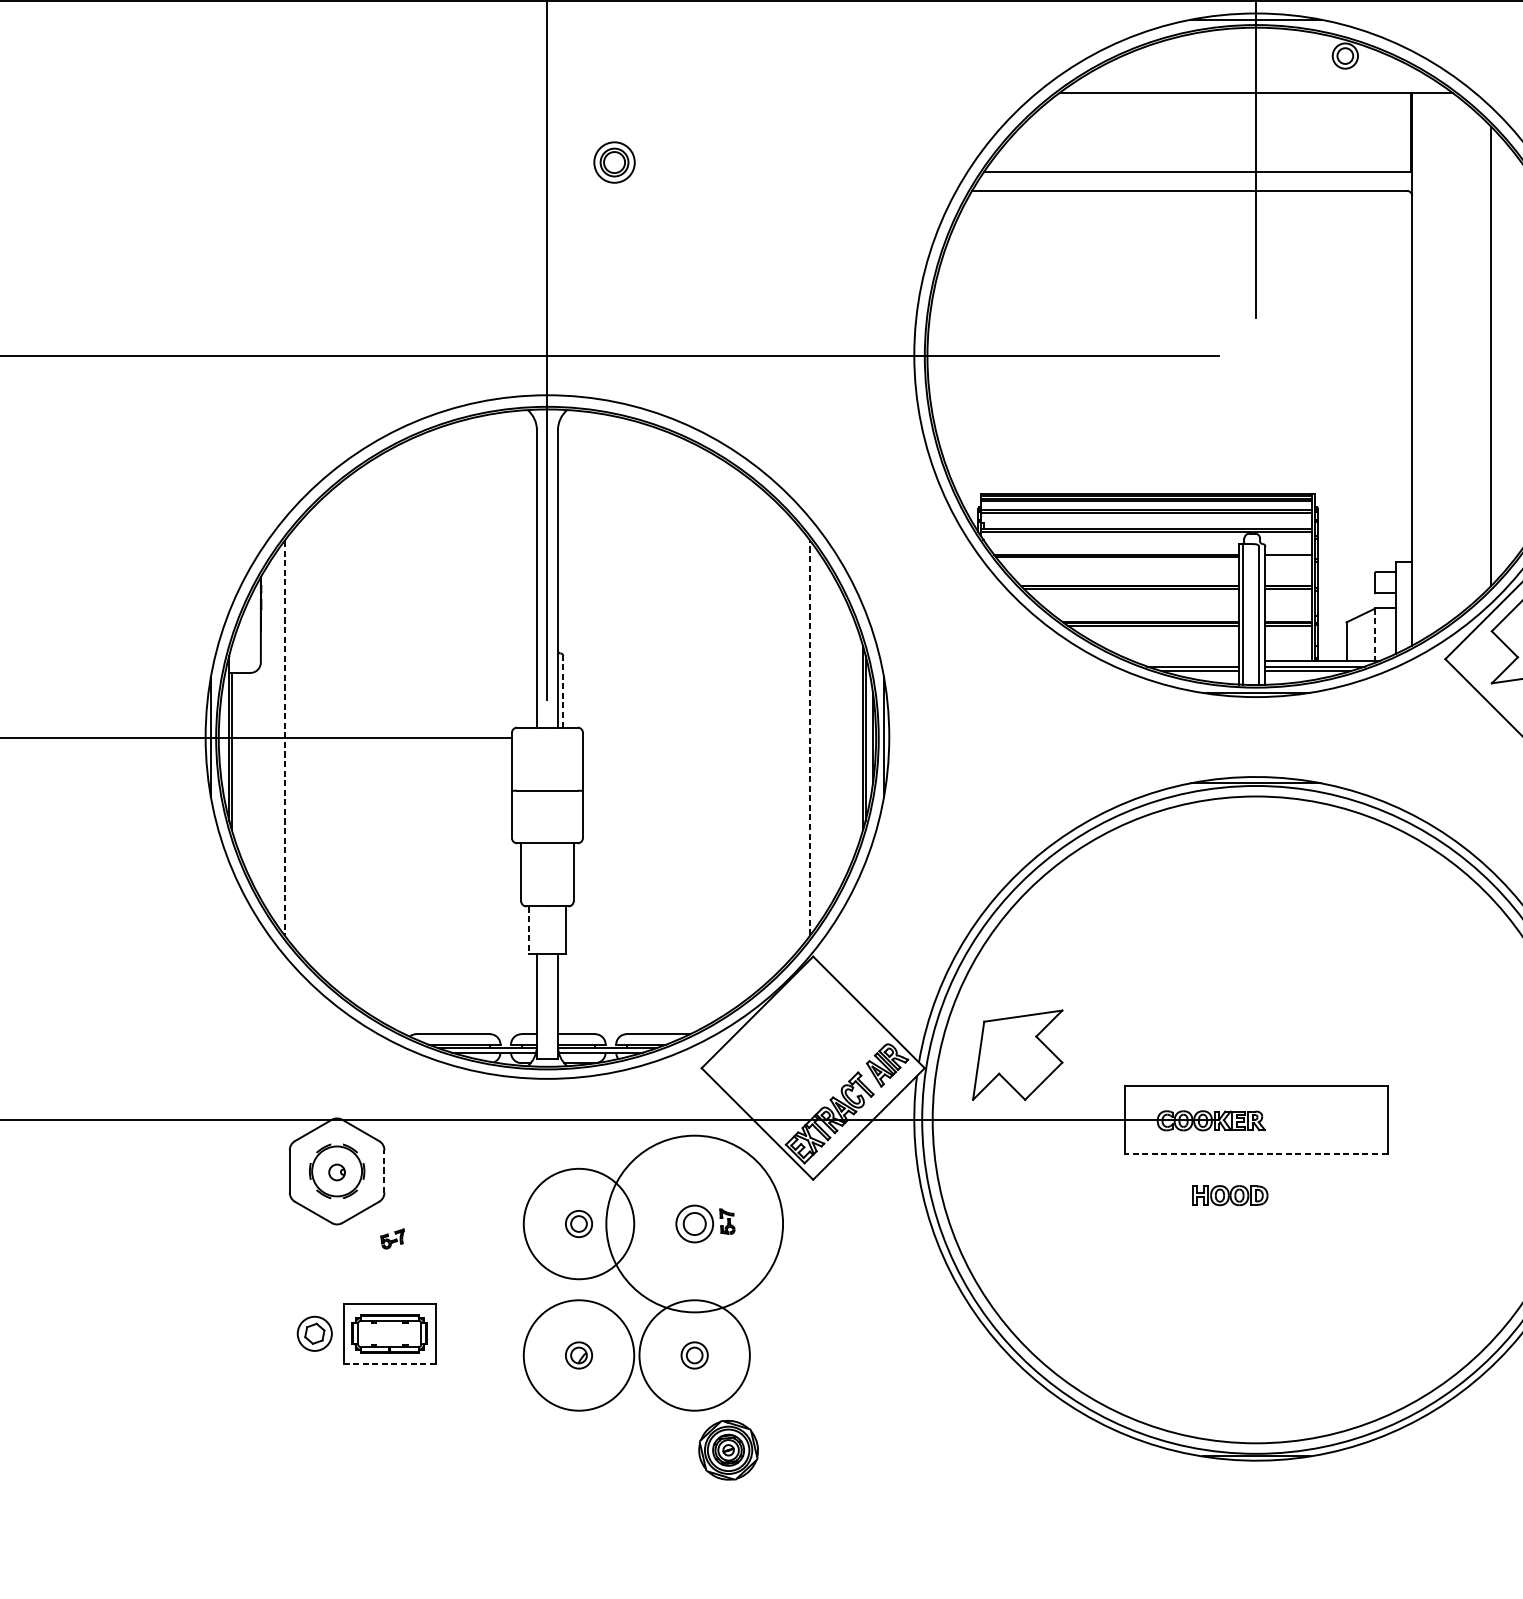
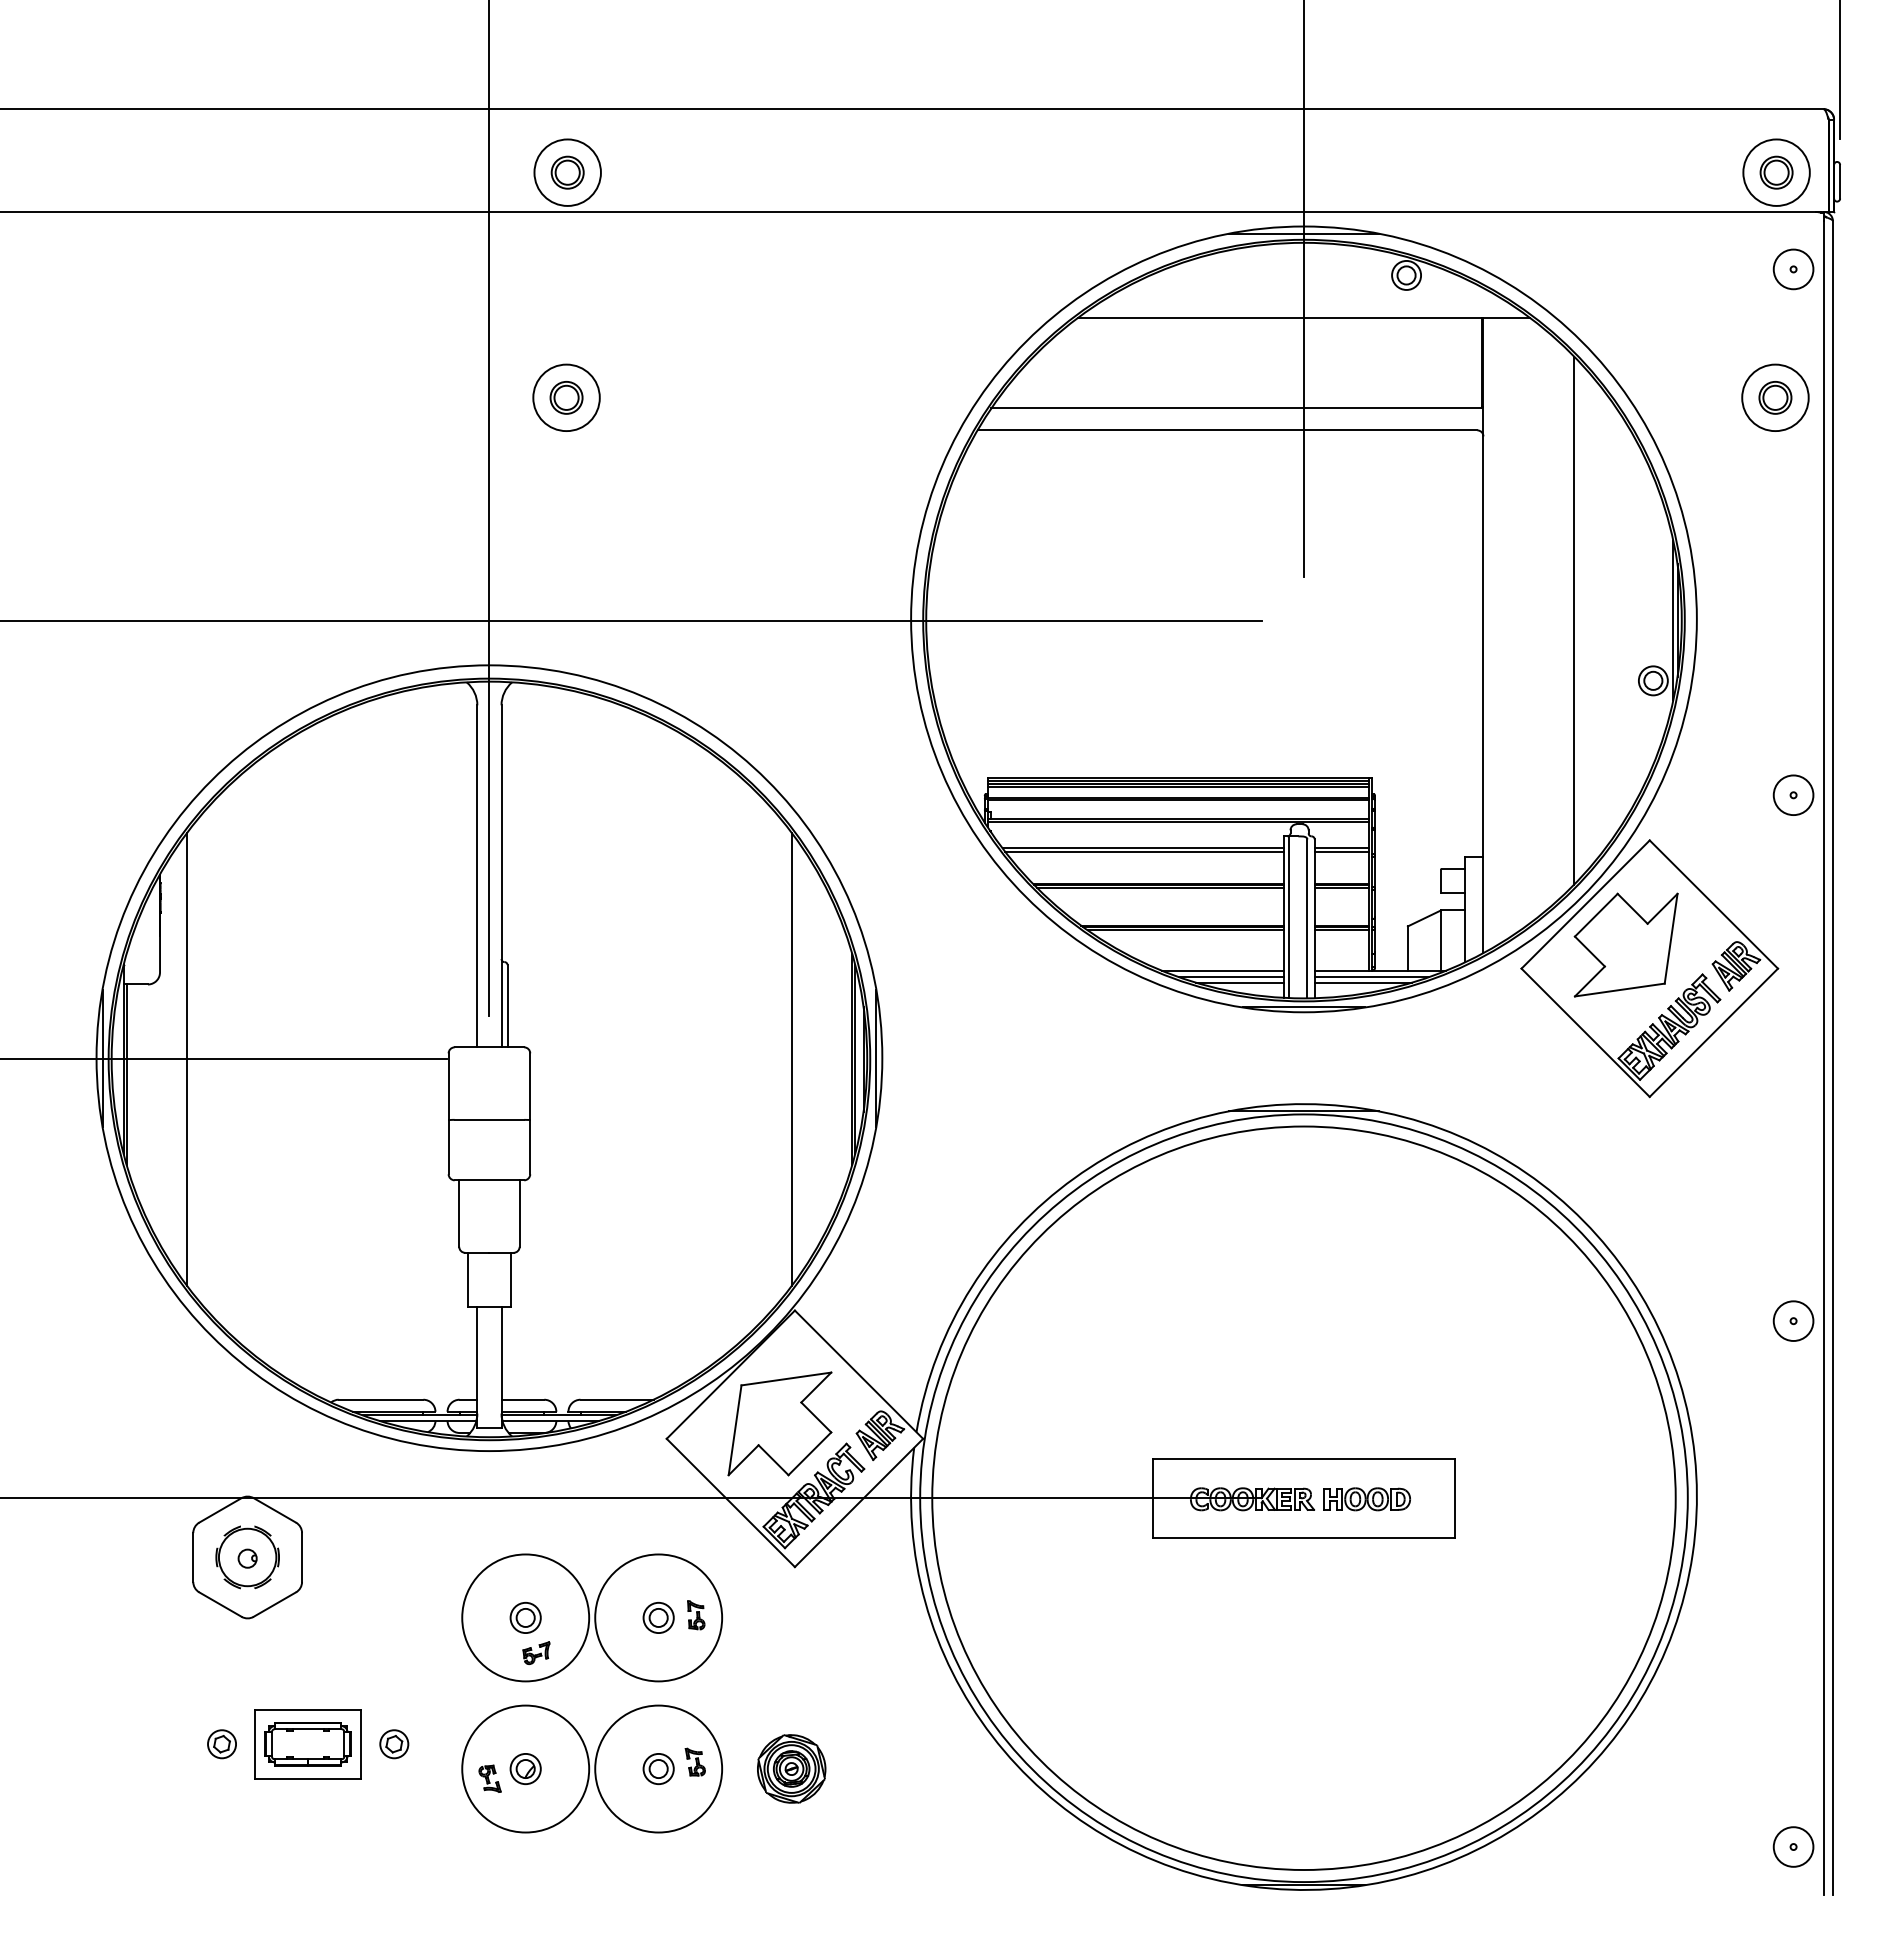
circle: (614, 162) -> (566, 397), size x1.43
line: (1288, 557) -> (1341, 851), added
line: (1375, 635) -> (1441, 941), dashed -> solid
line: (1185, 660) -> (1222, 970), added
line: (563, 691) -> (507, 1005), dashed -> solid
line: (284, 738) -> (187, 1059), dashed -> solid
line: (810, 738) -> (791, 1059), dashed -> solid
line: (529, 930) -> (468, 1280), dashed -> solid
part: (1017, 1054) -> (779, 1423), moved
line: (1255, 1154) -> (1303, 1537), dashed -> solid
line: (384, 1171) -> (302, 1557), dashed -> solid
part: (1229, 1195) -> (1366, 1499), moved
circle: (694, 1223) -> (658, 1617), size x0.62
part: (694, 1223) -> (658, 1617), size x0.71
part: (392, 1238) -> (536, 1652), moved
part: (314, 1334) -> (221, 1744), size x0.71
part: (464, 1334) -> (394, 1744), added
part: (725, 1348) -> (694, 1761), added
part: (547, 1363) -> (489, 1778), added
line: (390, 1364) -> (308, 1779), dashed -> solid
part: (728, 1449) -> (791, 1768), moved

